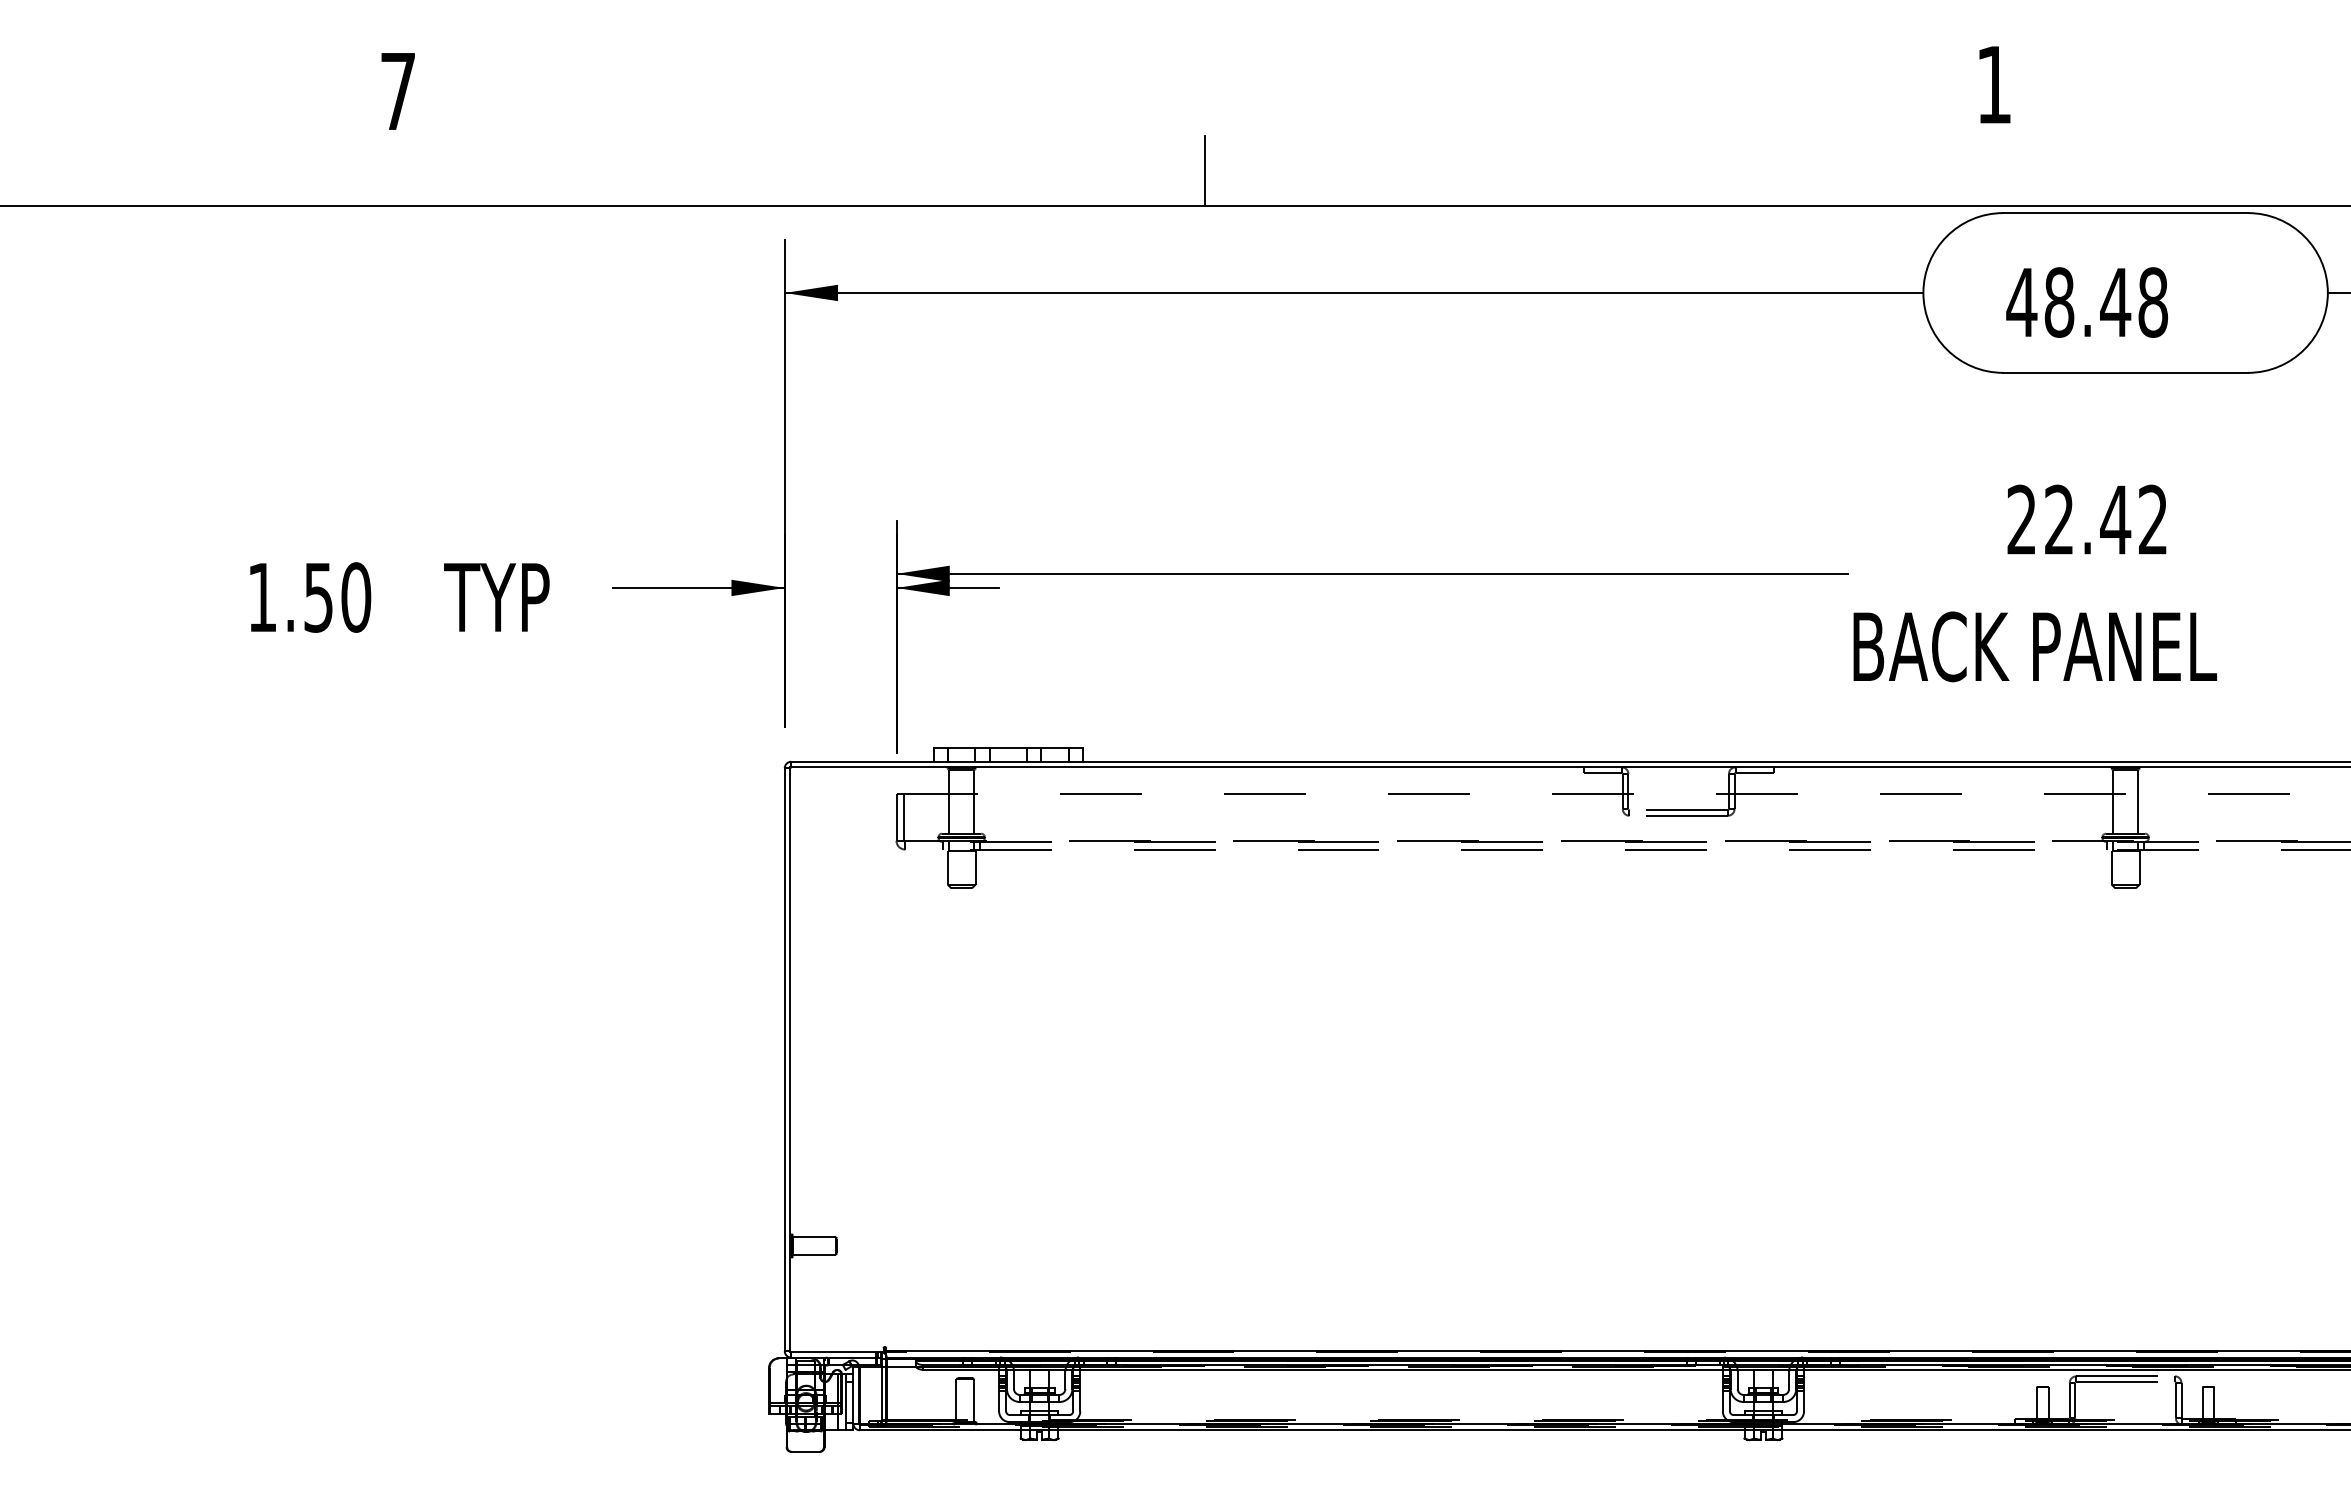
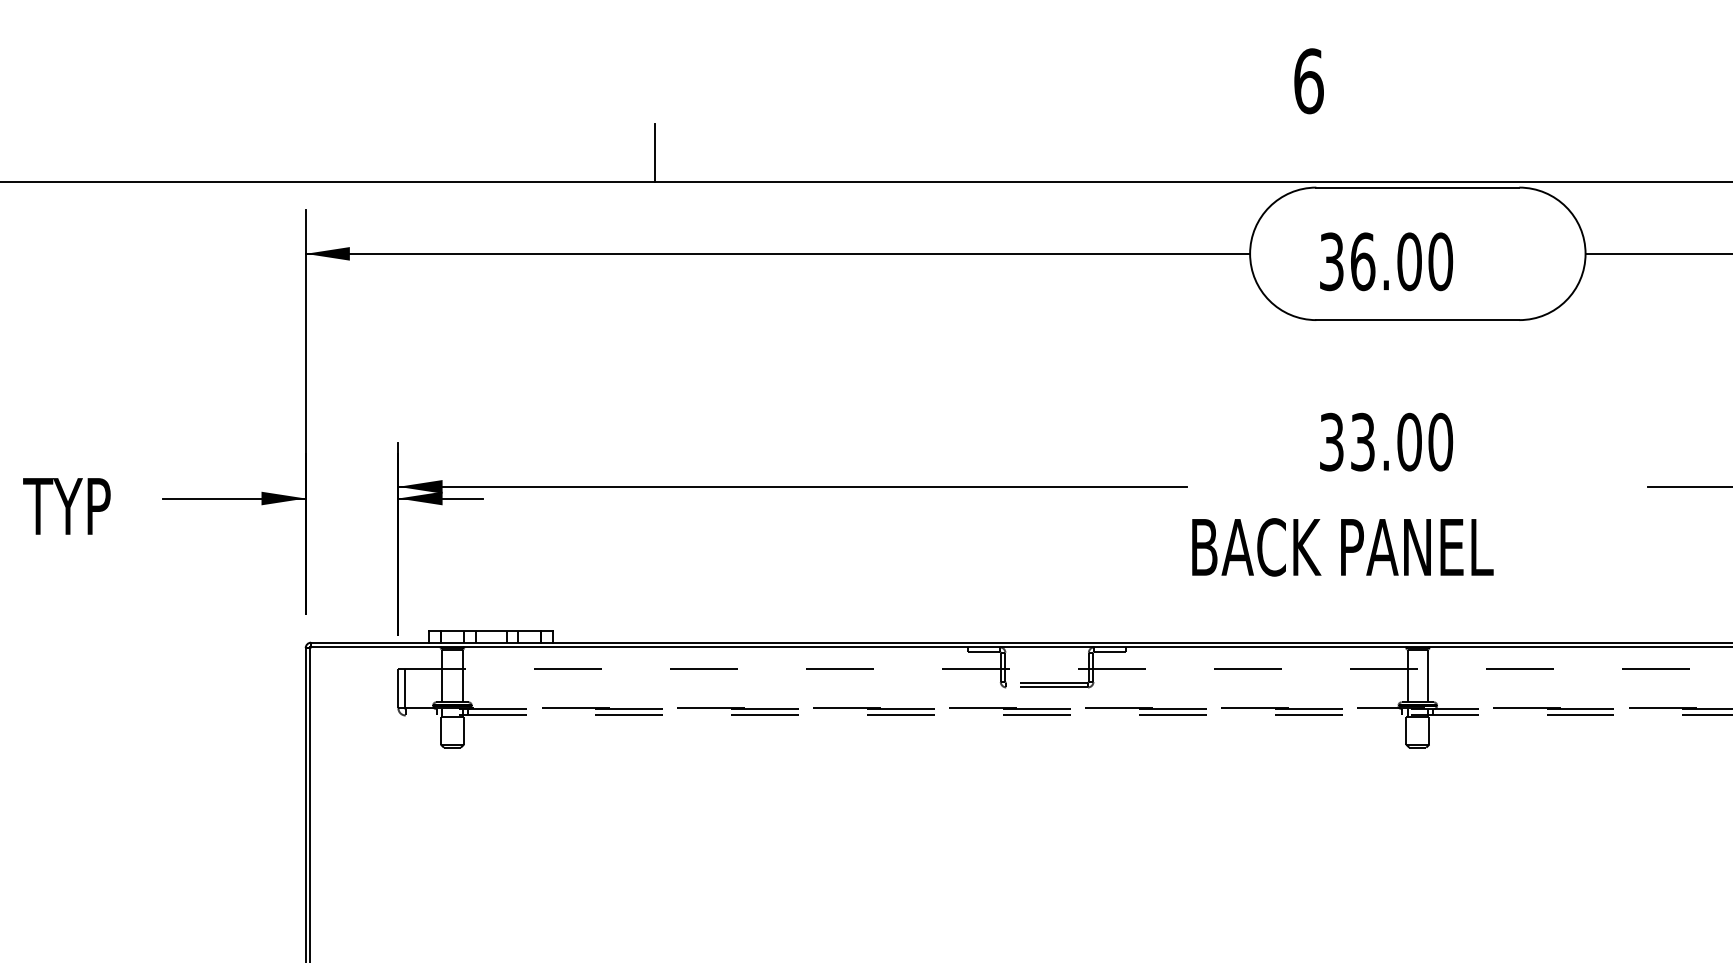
text: (1994, 84) -> (1309, 80), 1 -> 6
text: (2087, 302) -> (1386, 261), 48.48 -> 36.00
text: (2087, 519) -> (1386, 441), 22.42 -> 33.00

